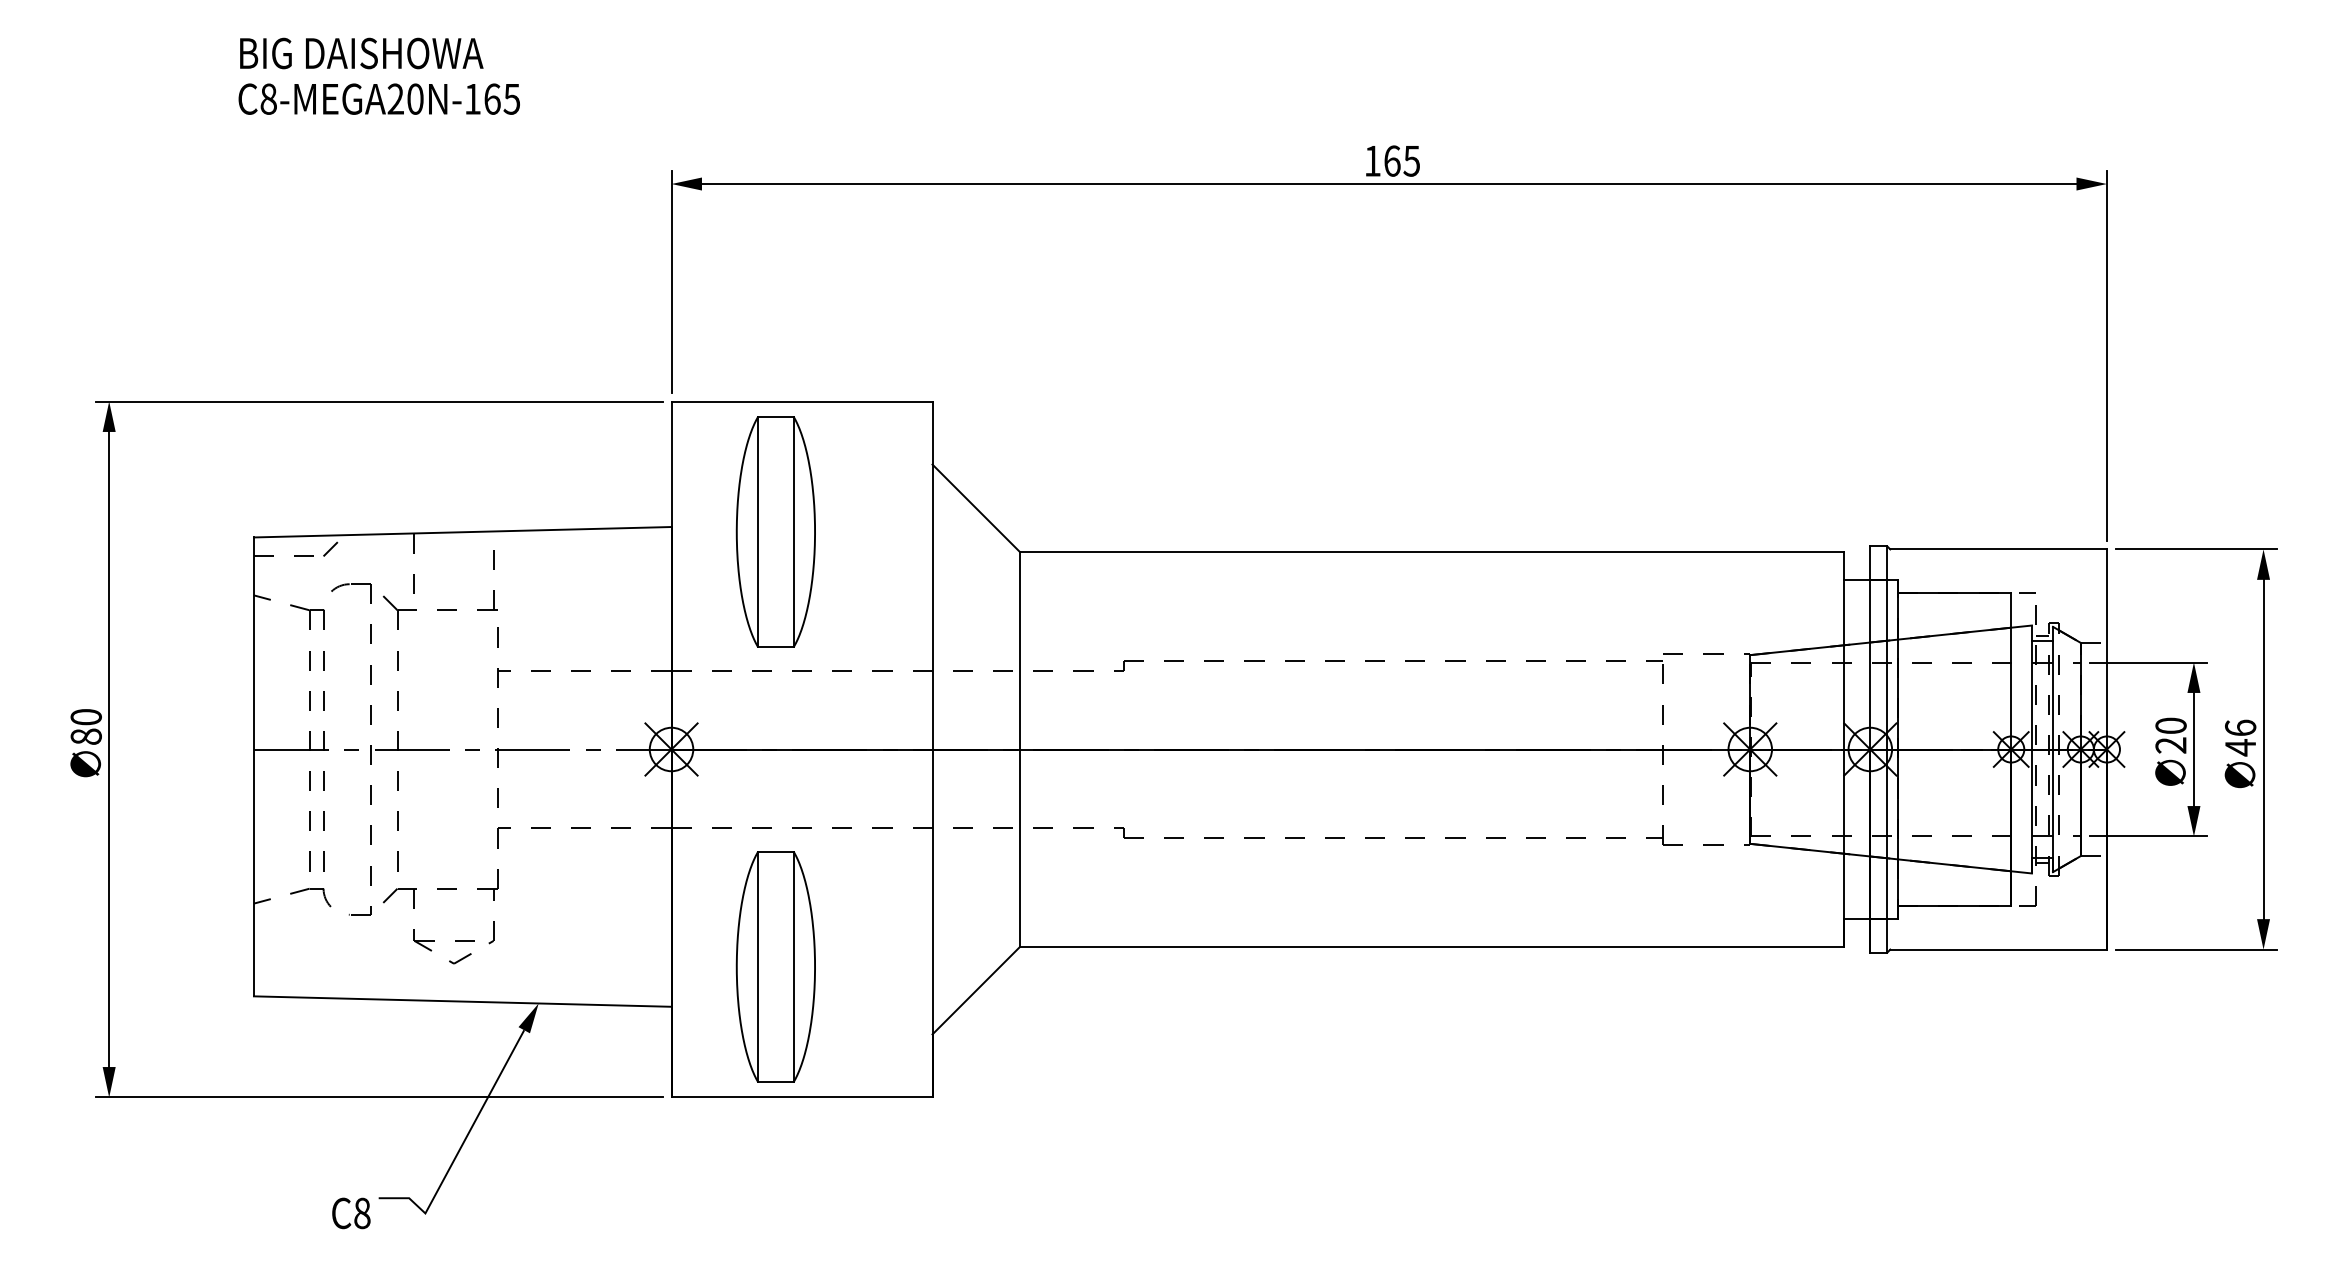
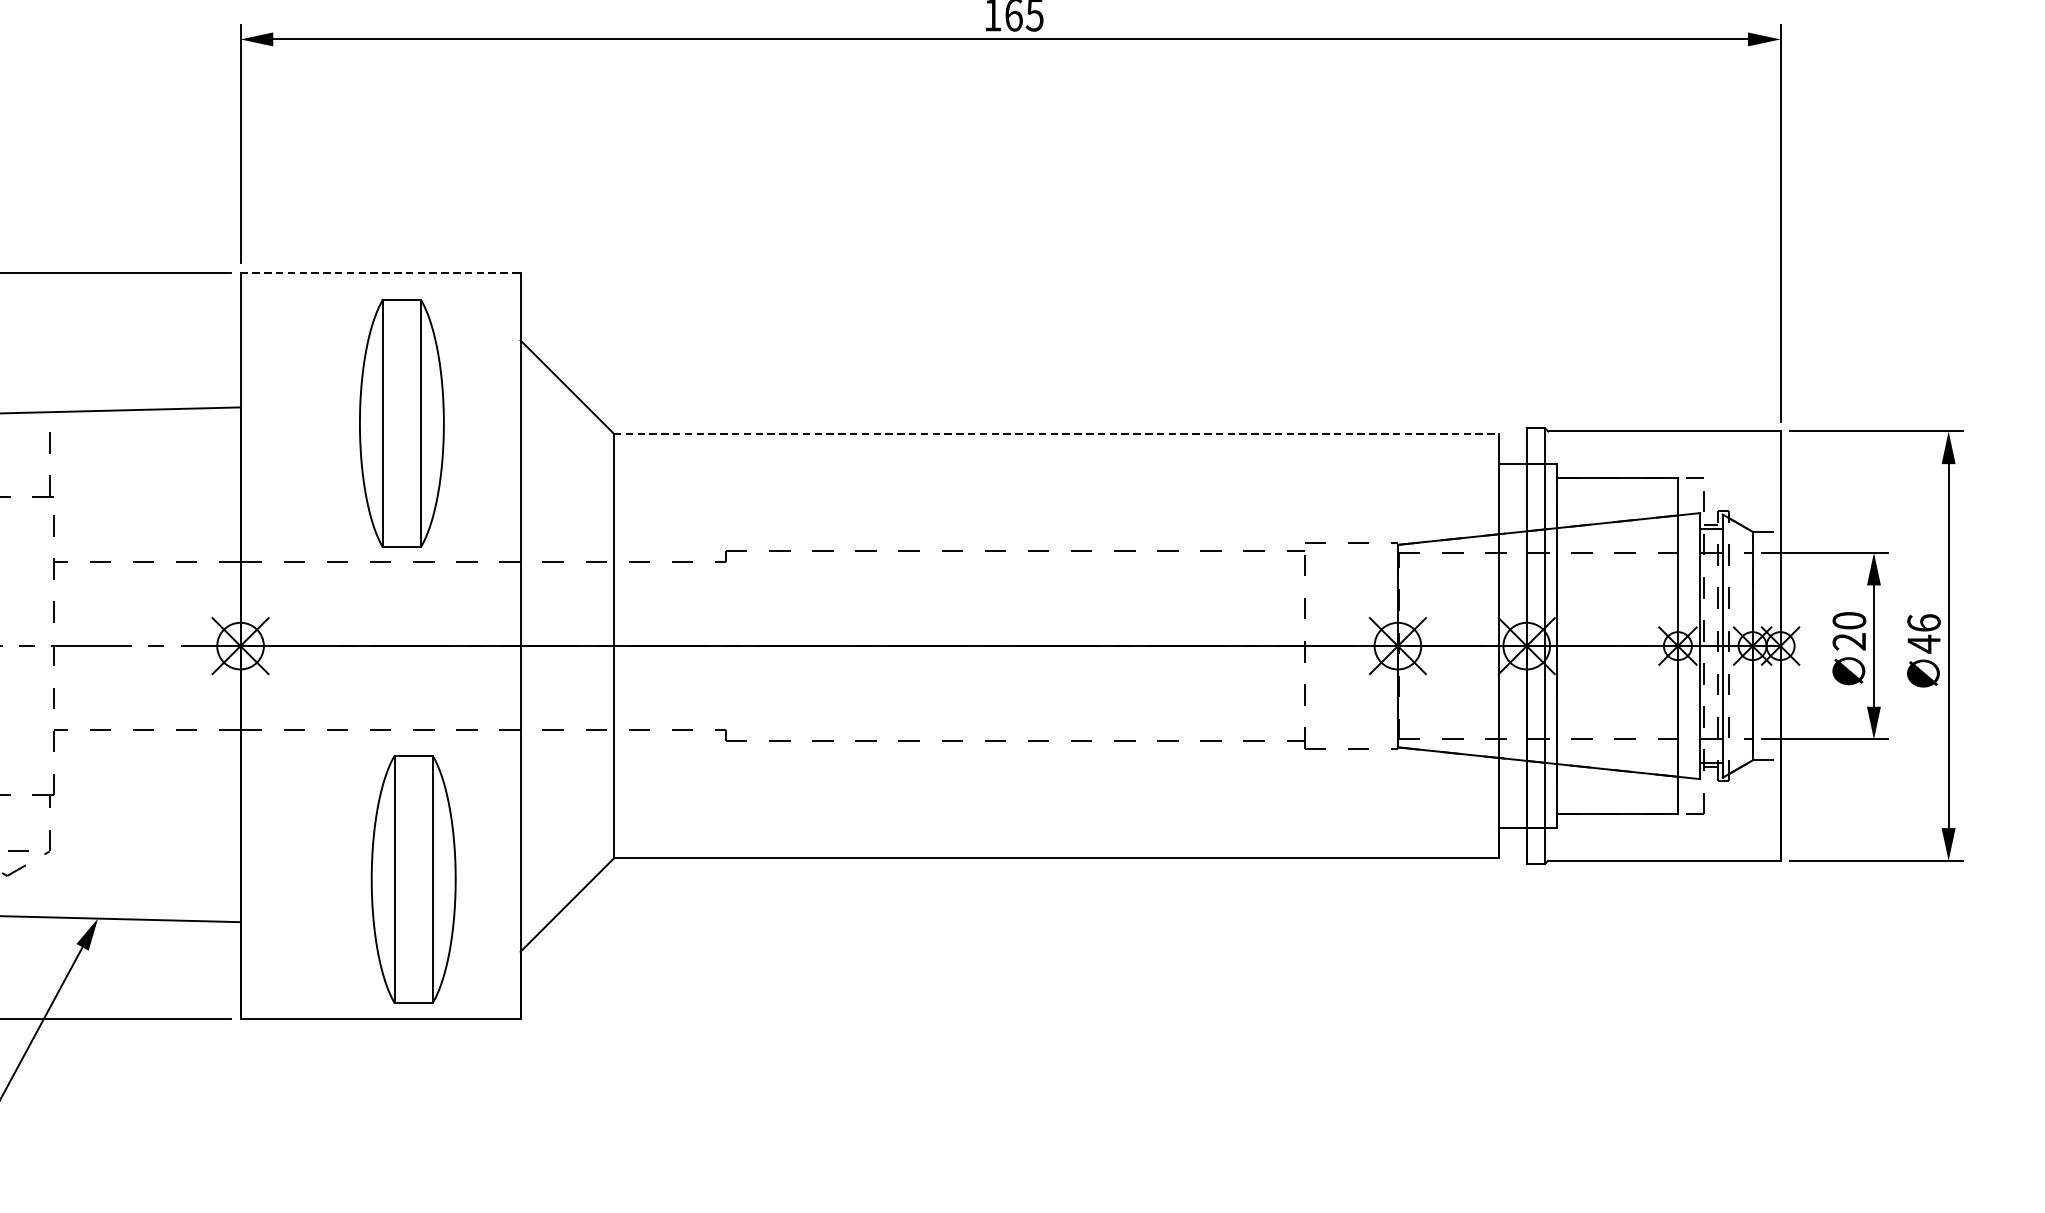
line: (802, 401) -> (381, 272), solid -> dashed
part: (775, 531) -> (401, 422), moved
line: (1432, 551) -> (1057, 433), solid -> dashed
part: (775, 966) -> (413, 878), moved

